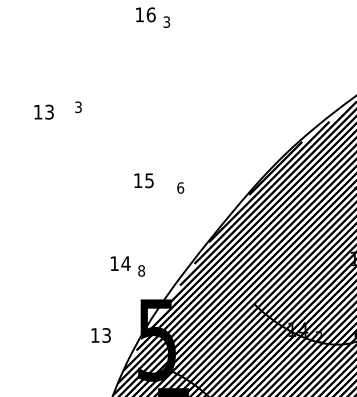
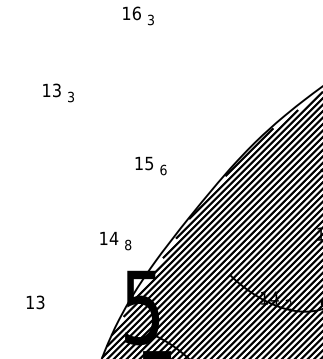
text: (43, 112) -> (51, 90), moved
text: (143, 180) -> (143, 163), moved
text: (101, 335) -> (35, 302), moved

